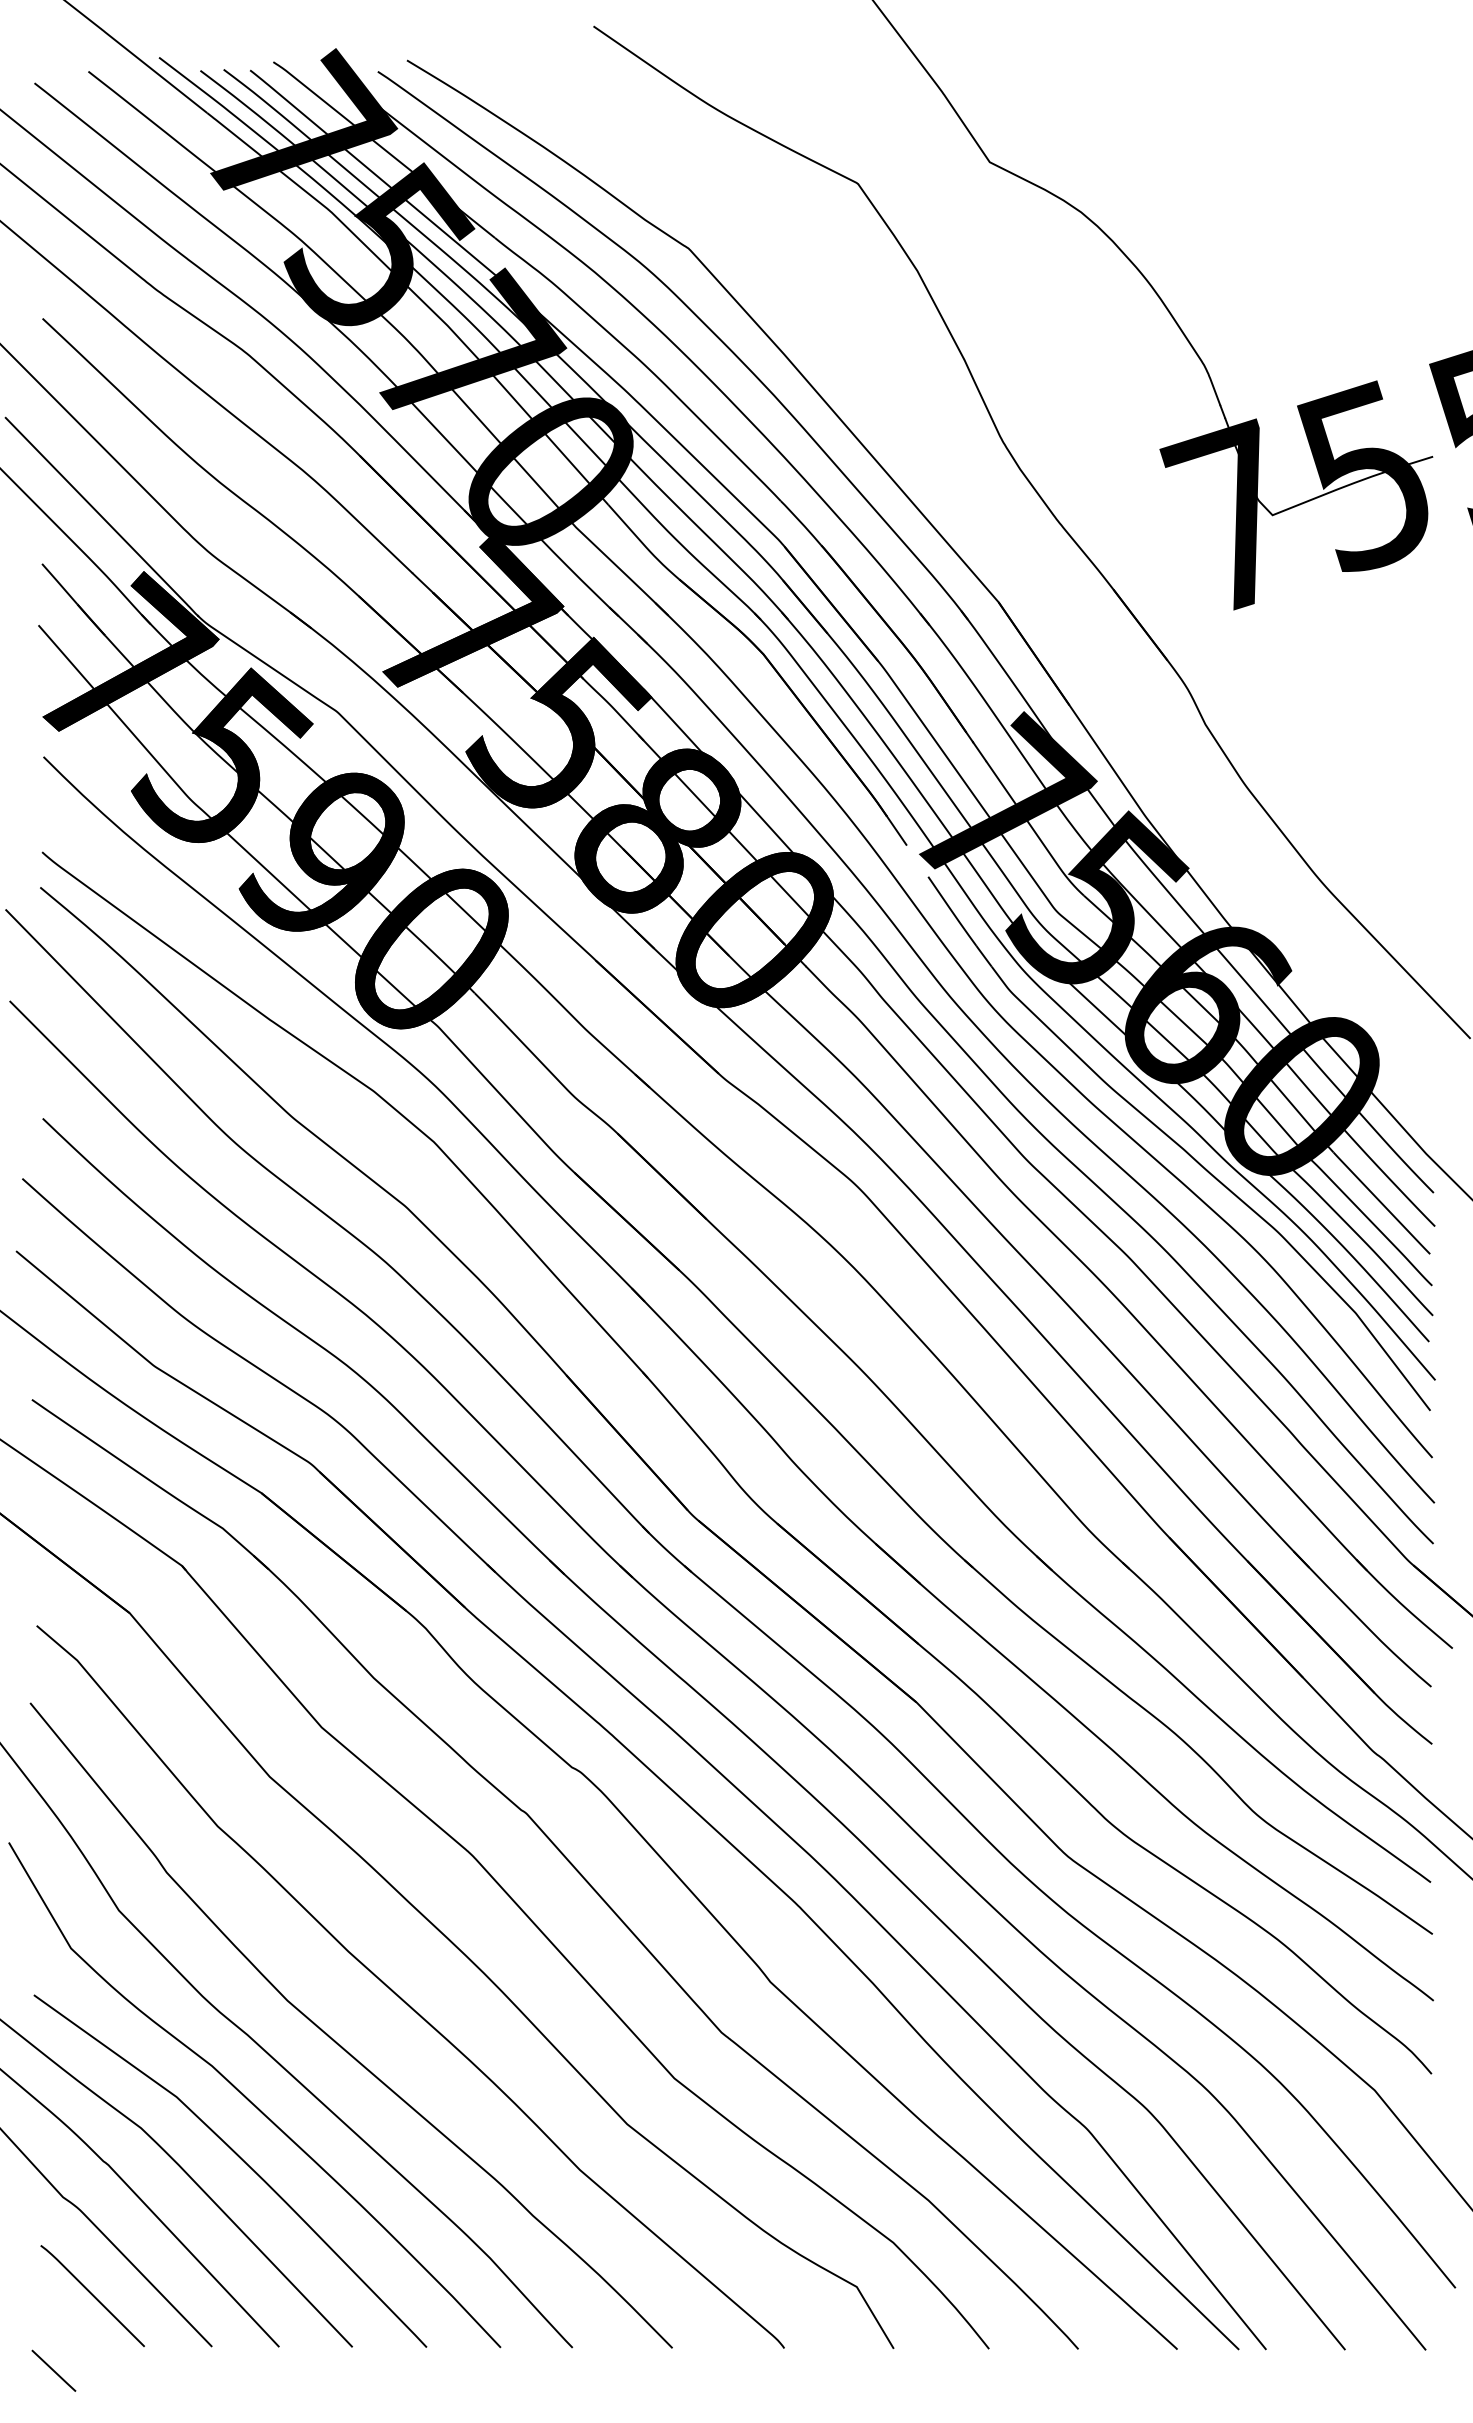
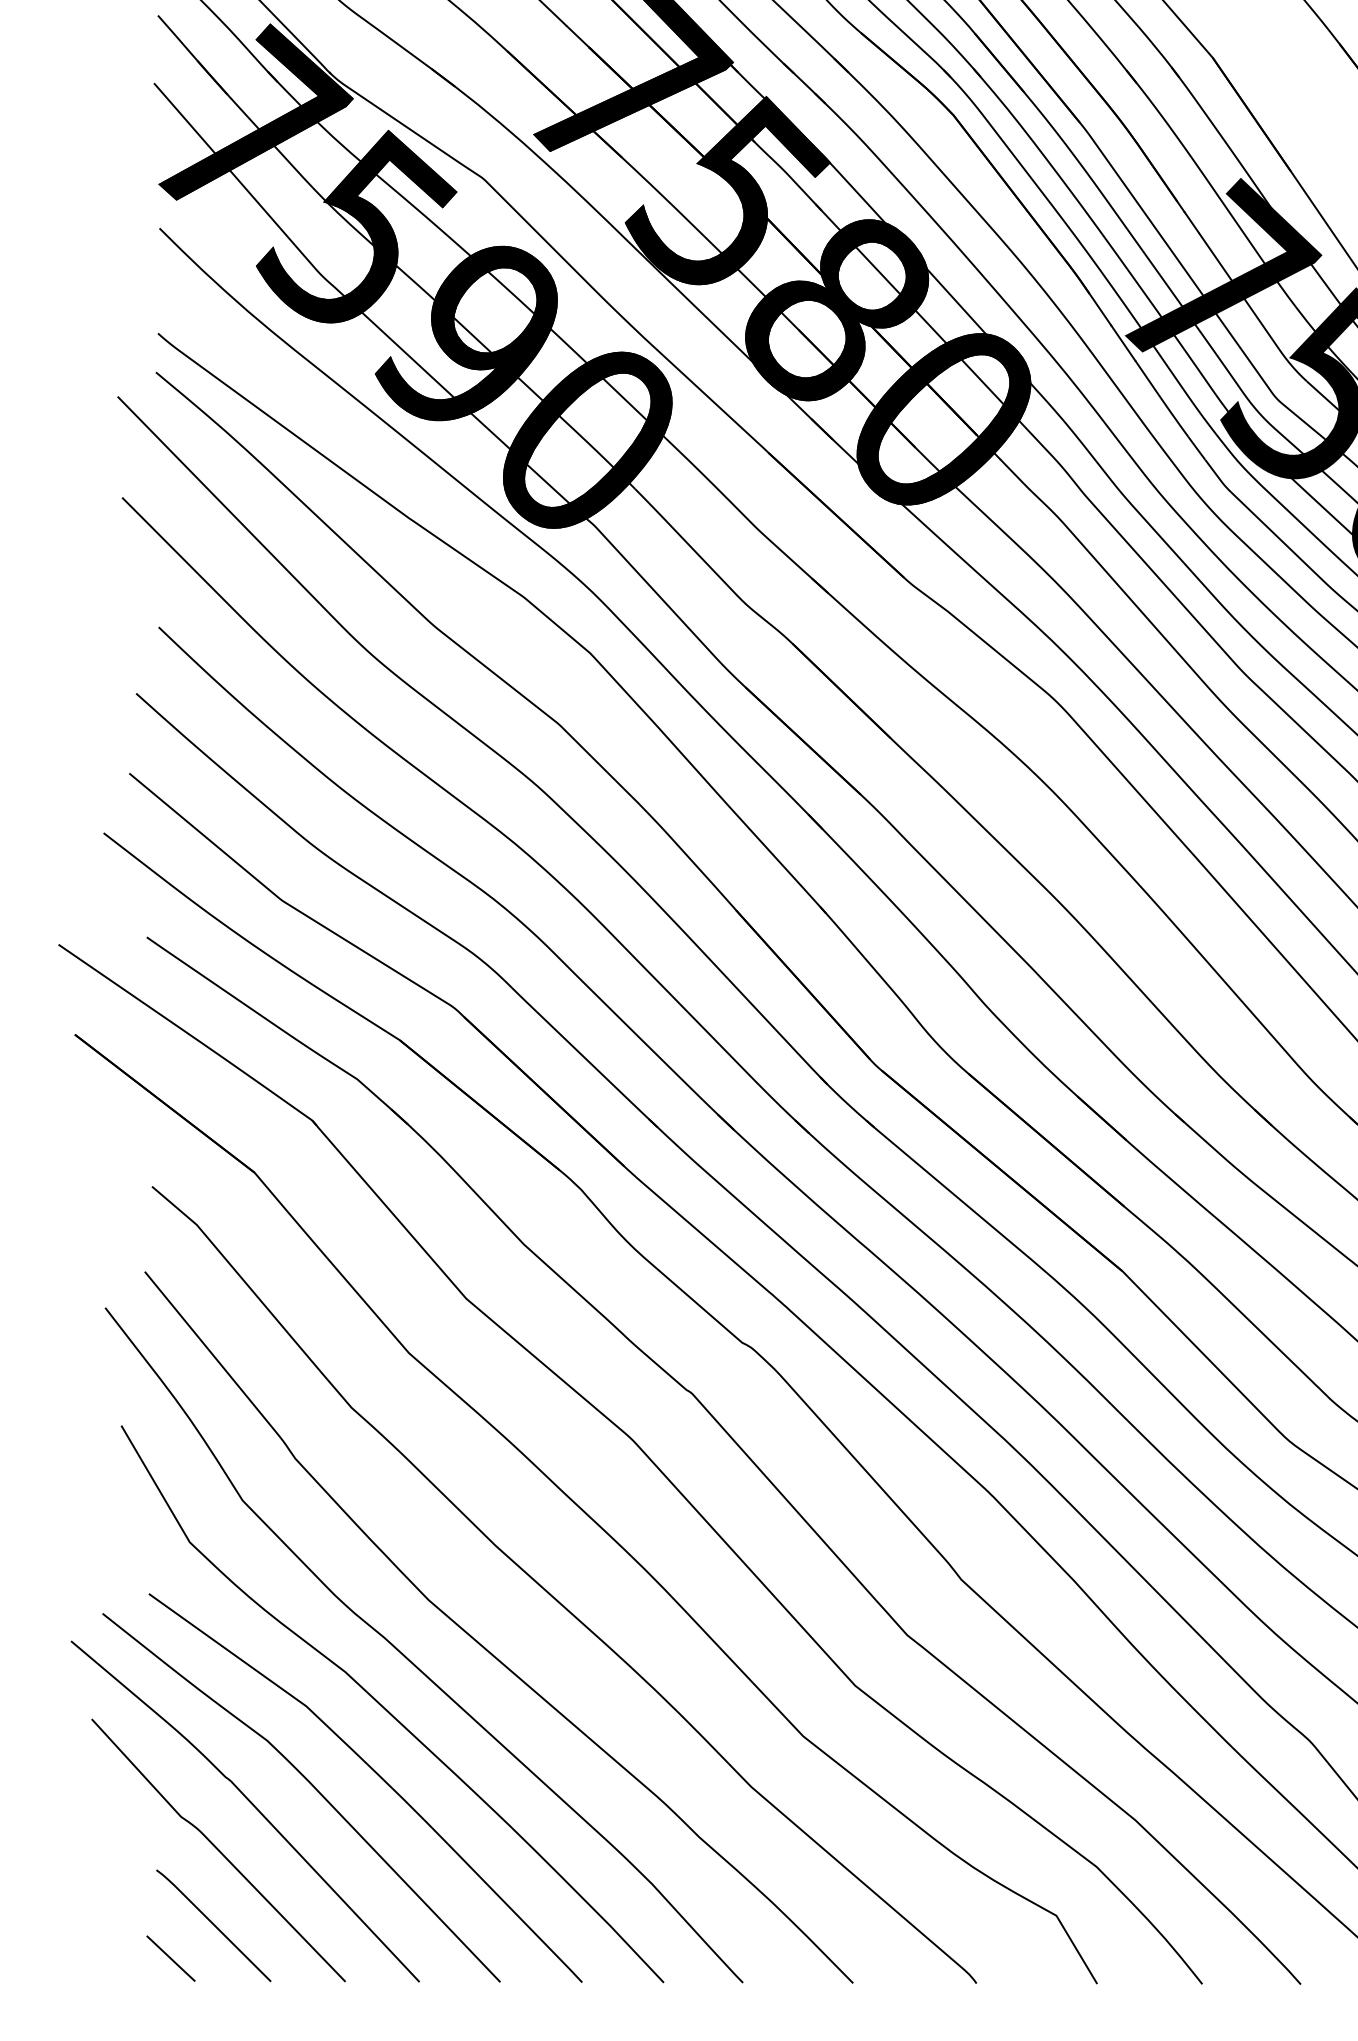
line: (917, 860) -> (1123, 342), added
line: (53, 2370) -> (170, 1958), moved

